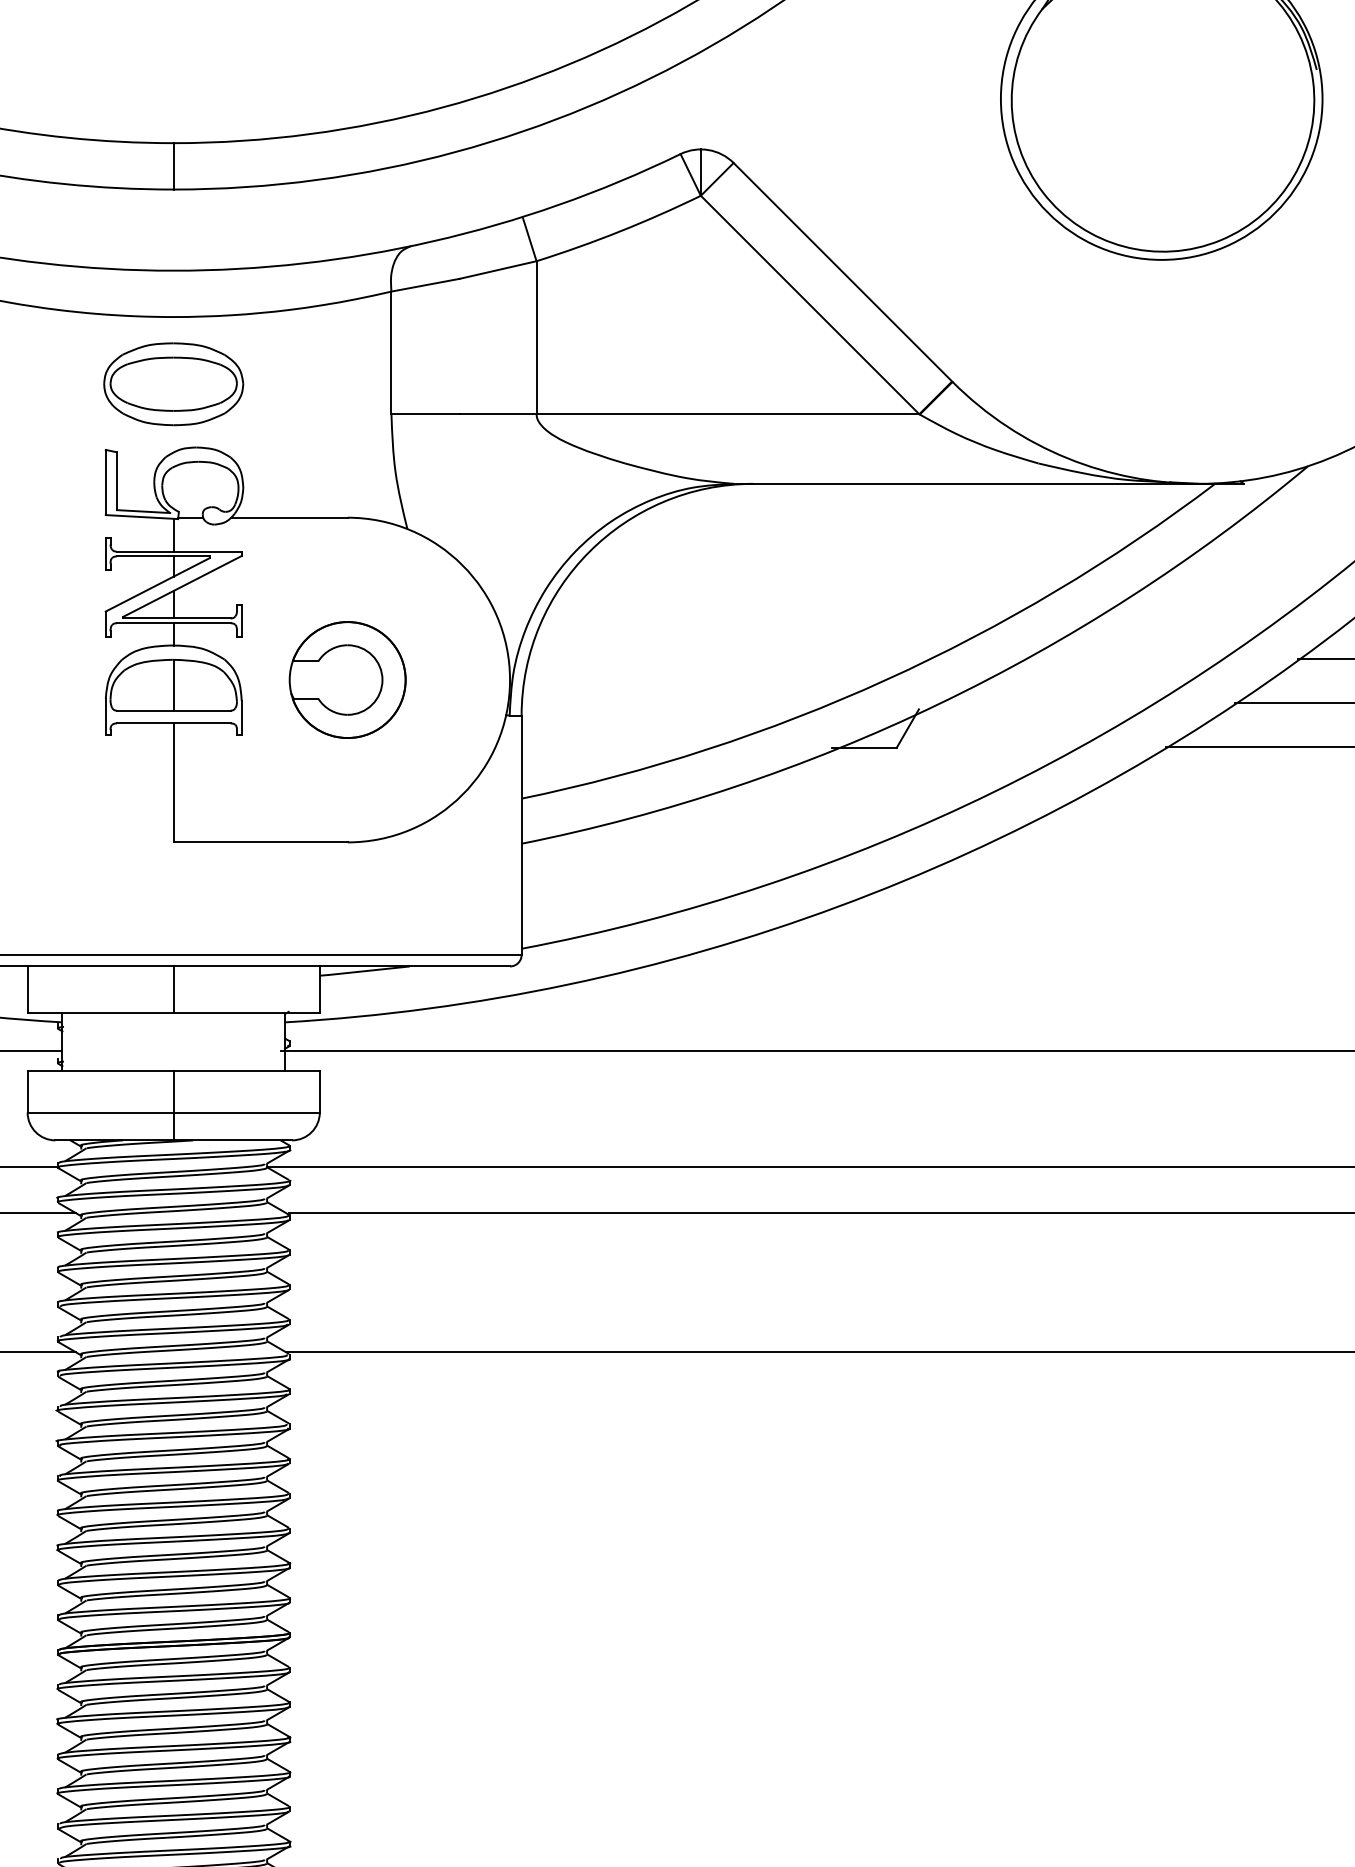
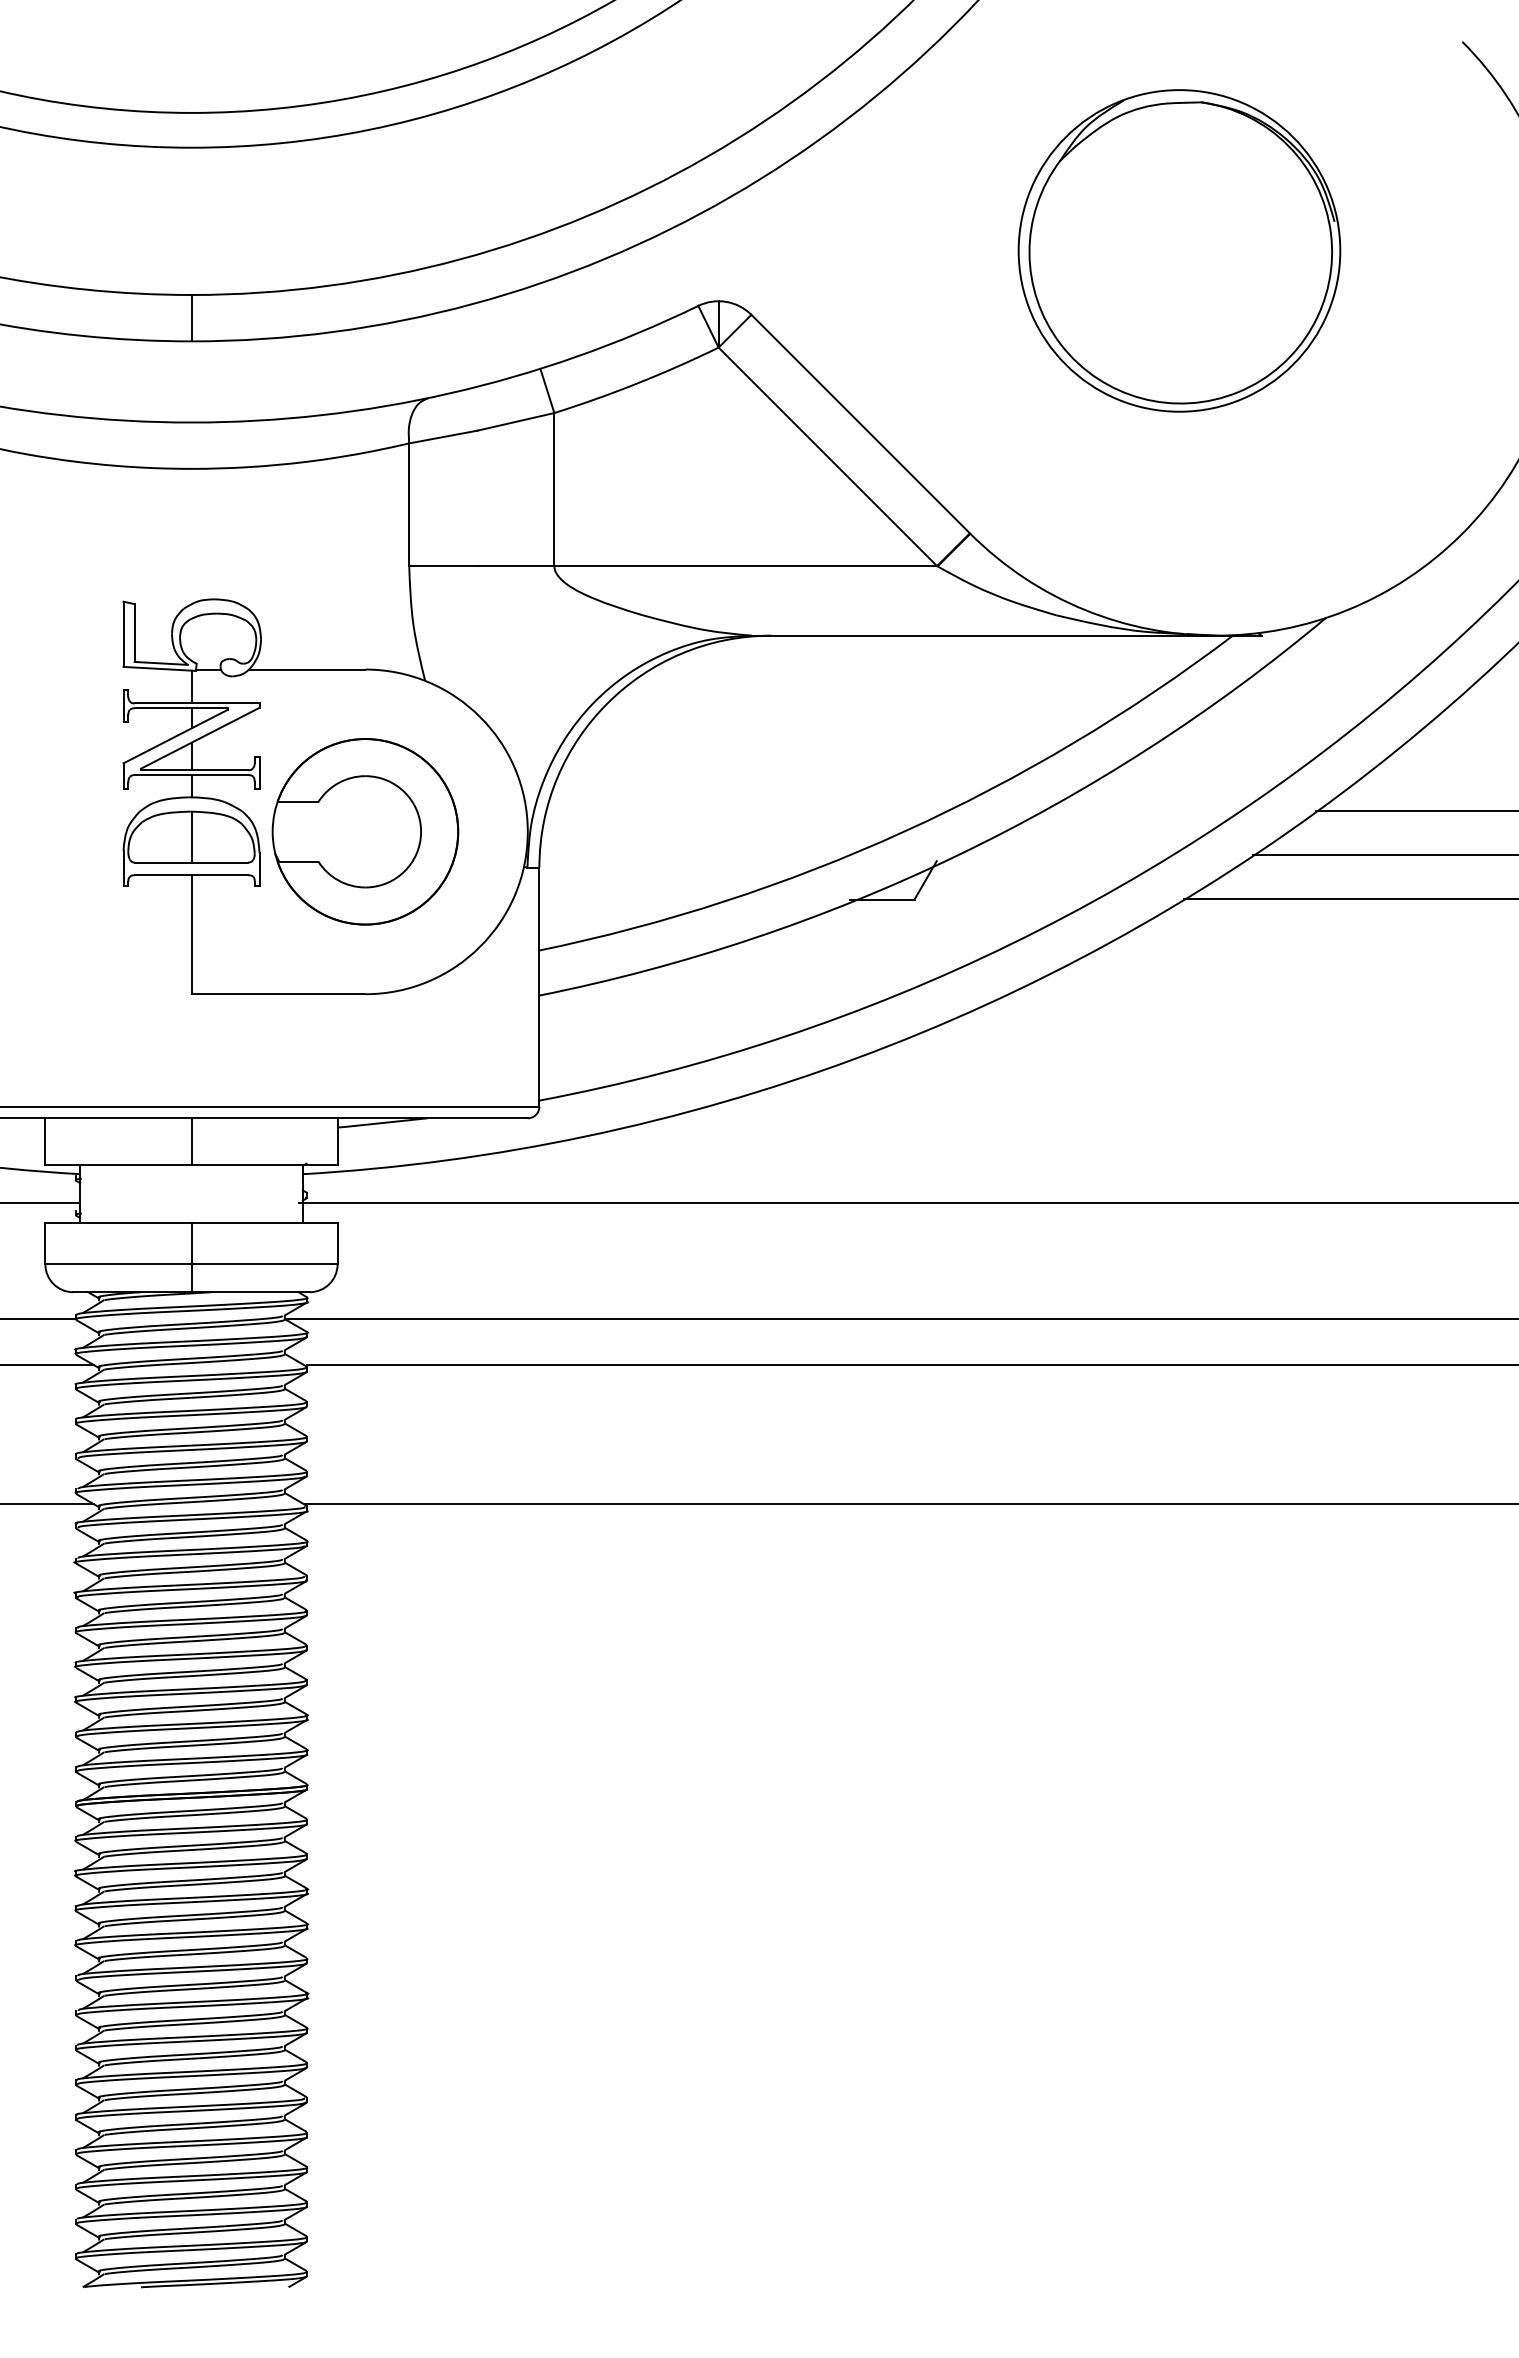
part: (173, 383) -> (191, 535), removed
part: (347, 679) -> (365, 831), size x1.6

